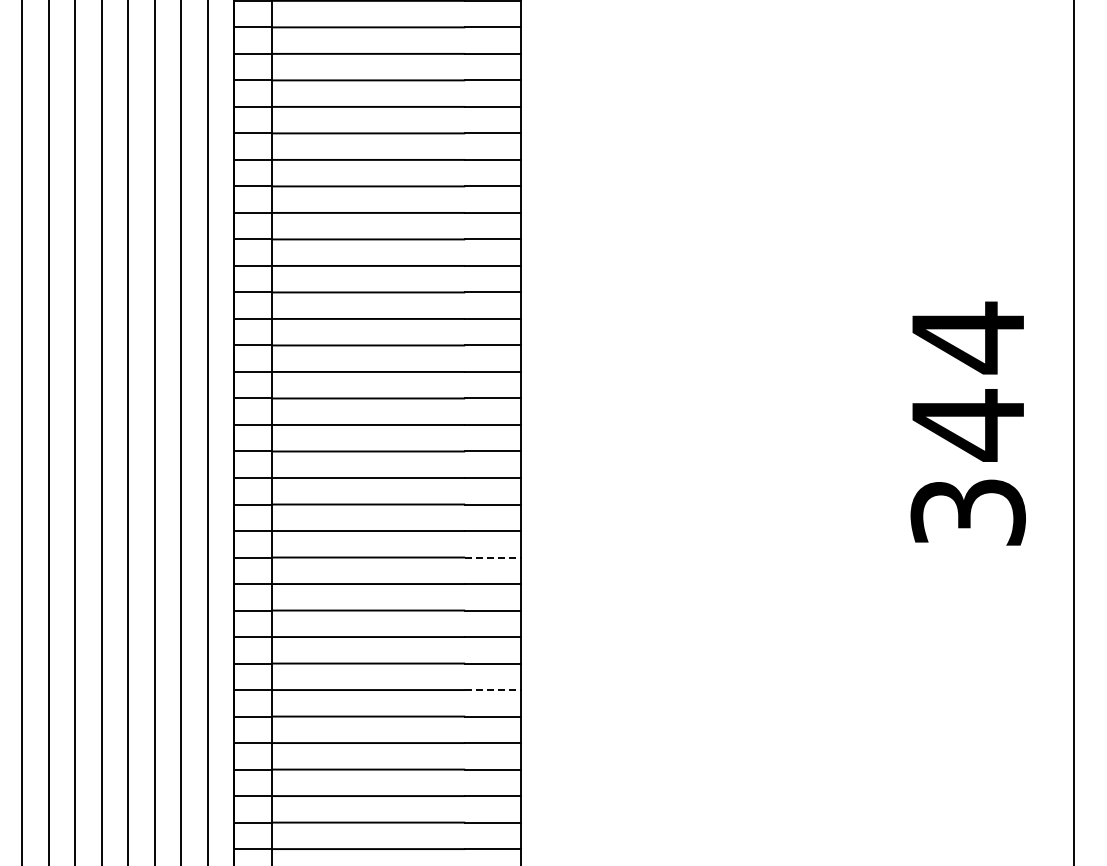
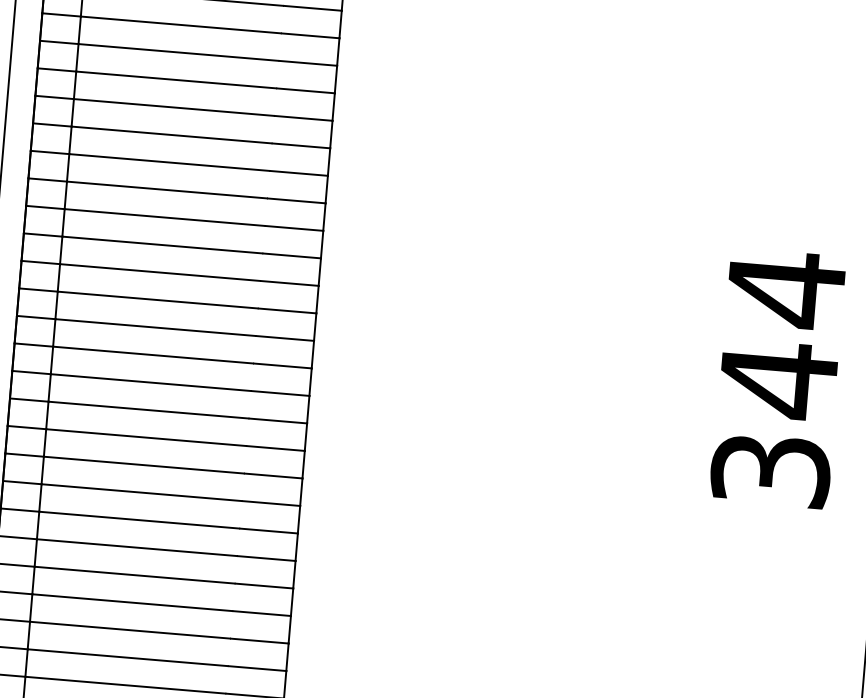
line: (492, 557) -> (273, 475), dashed -> solid
line: (492, 690) -> (261, 613), dashed -> solid

